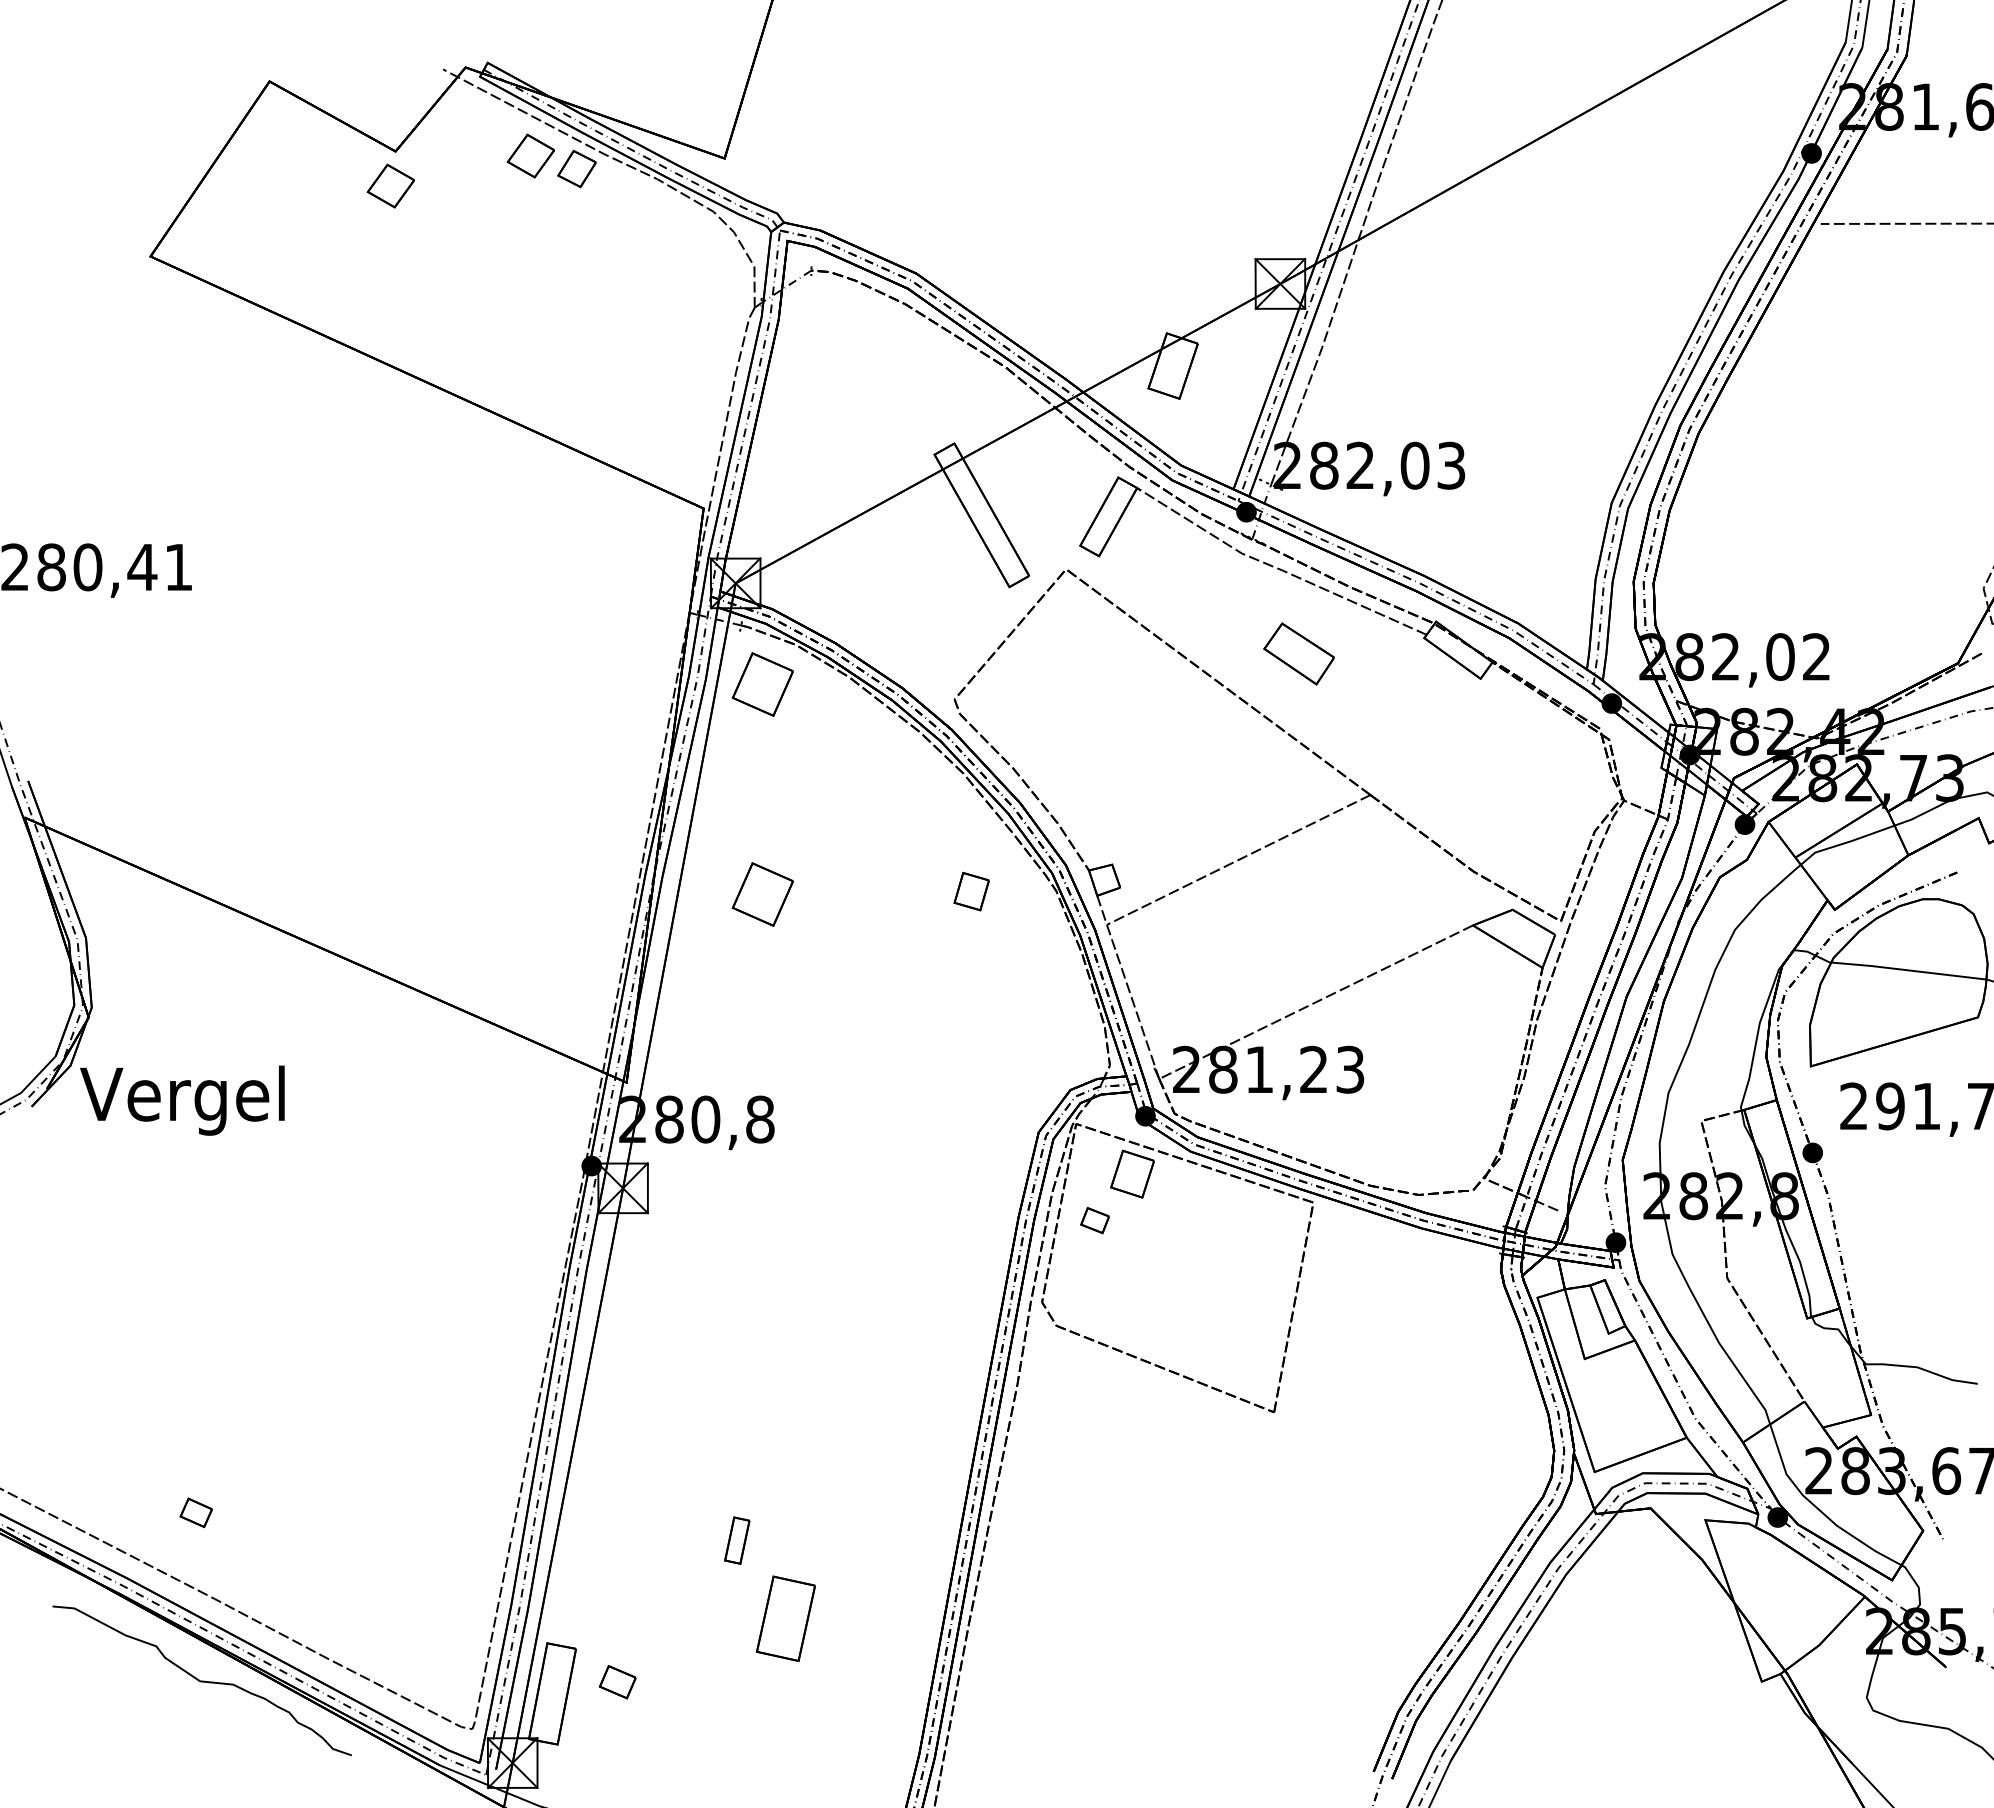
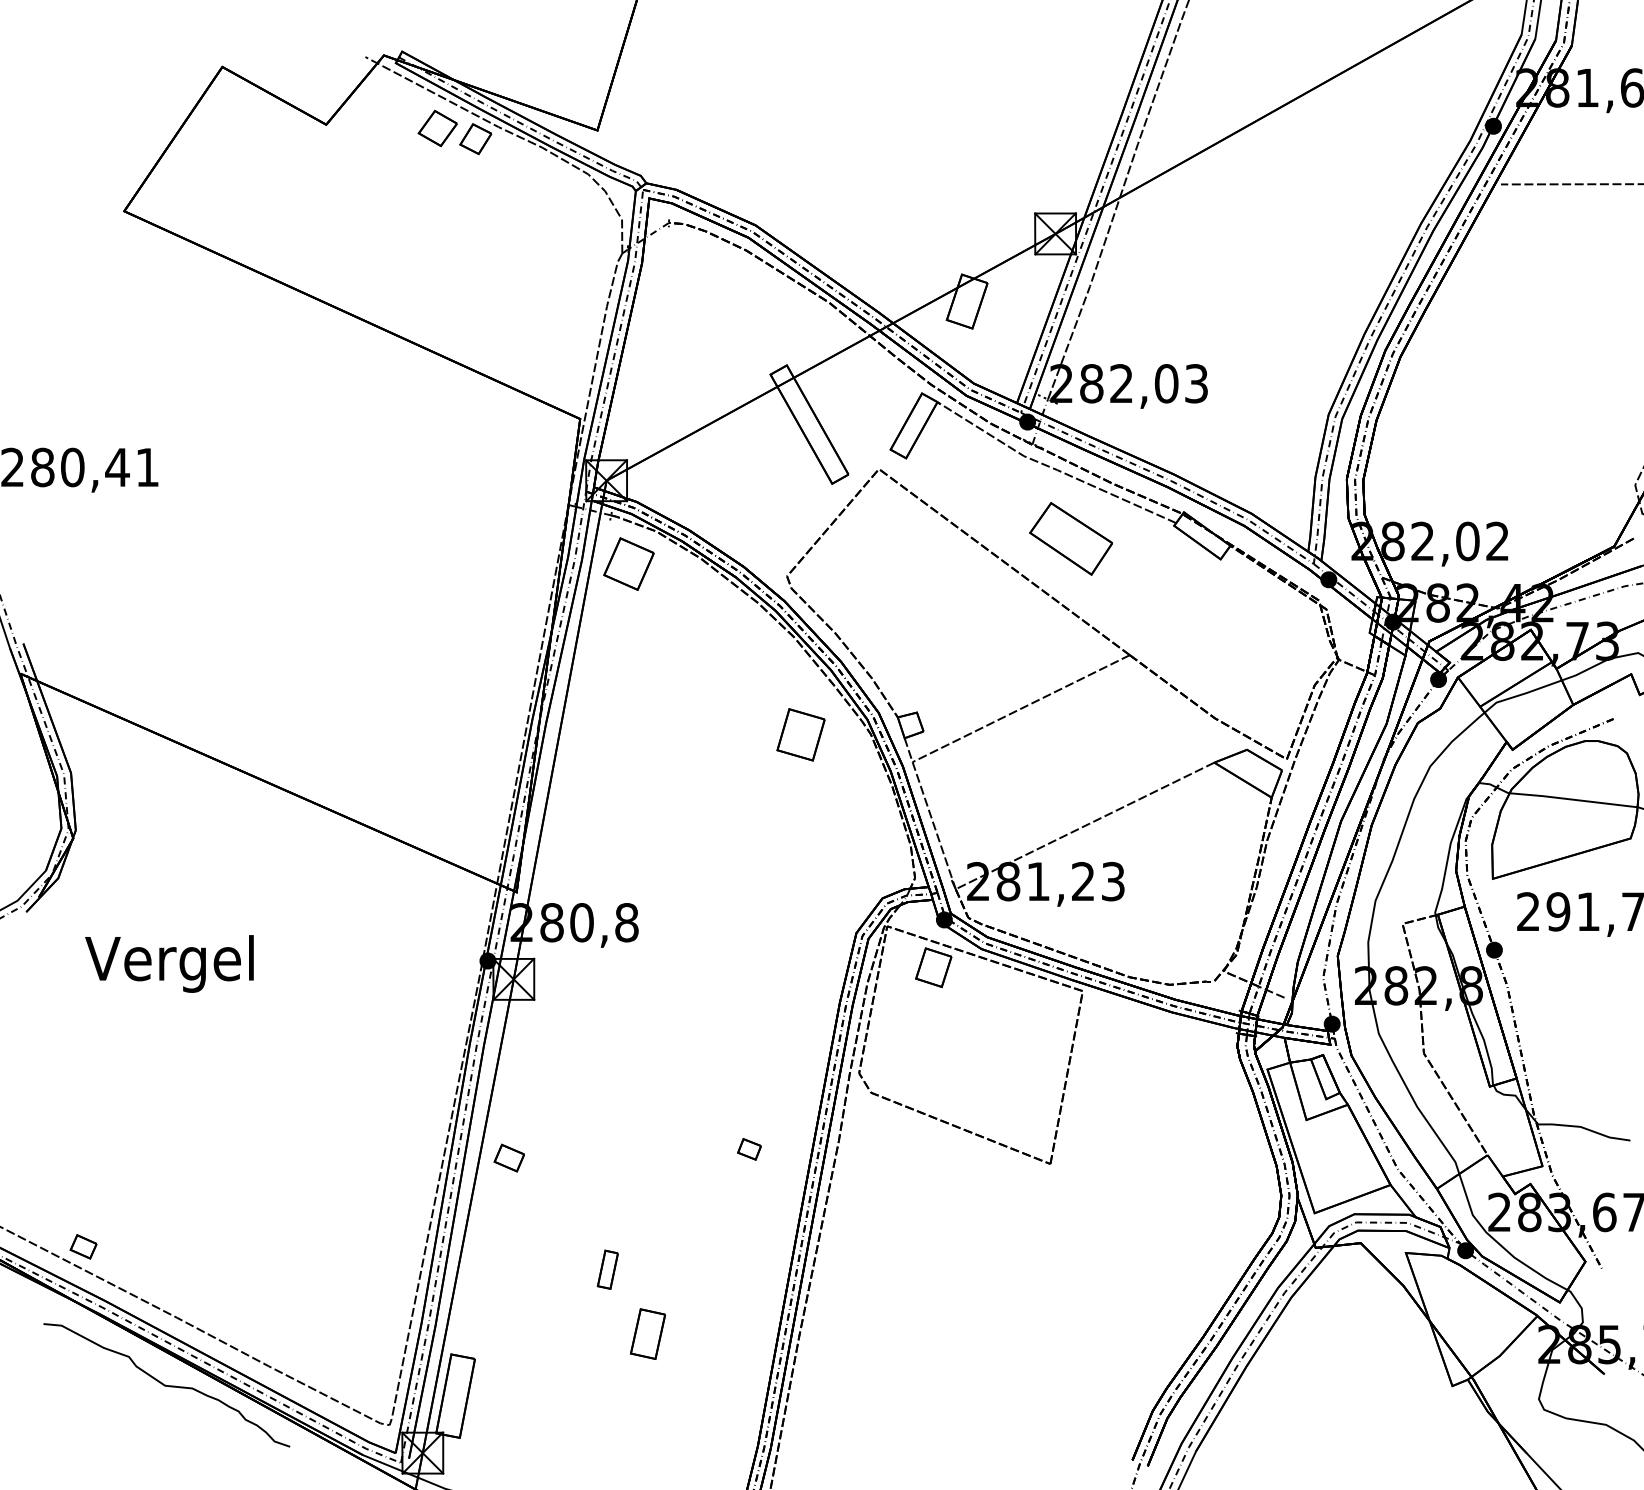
part: (390, 185) -> (322, 152), removed
part: (1298, 653) -> (1070, 538), size x1.43
part: (971, 891) -> (800, 734), size x1.67
part: (762, 894) -> (628, 737), removed
text: (182, 1100) -> (169, 963), moved
part: (1094, 1220) -> (749, 1149), moved
part: (195, 1512) -> (83, 1246), moved
part: (785, 1618) -> (647, 1333), size x0.71
part: (617, 1682) -> (509, 1158), moved

